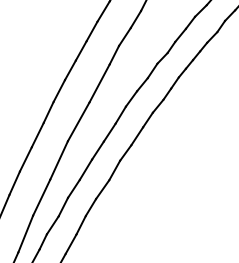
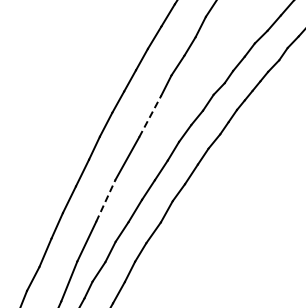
line: (99, 83) -> (150, 116), solid -> dashed
line: (59, 160) -> (106, 200), solid -> dashed

